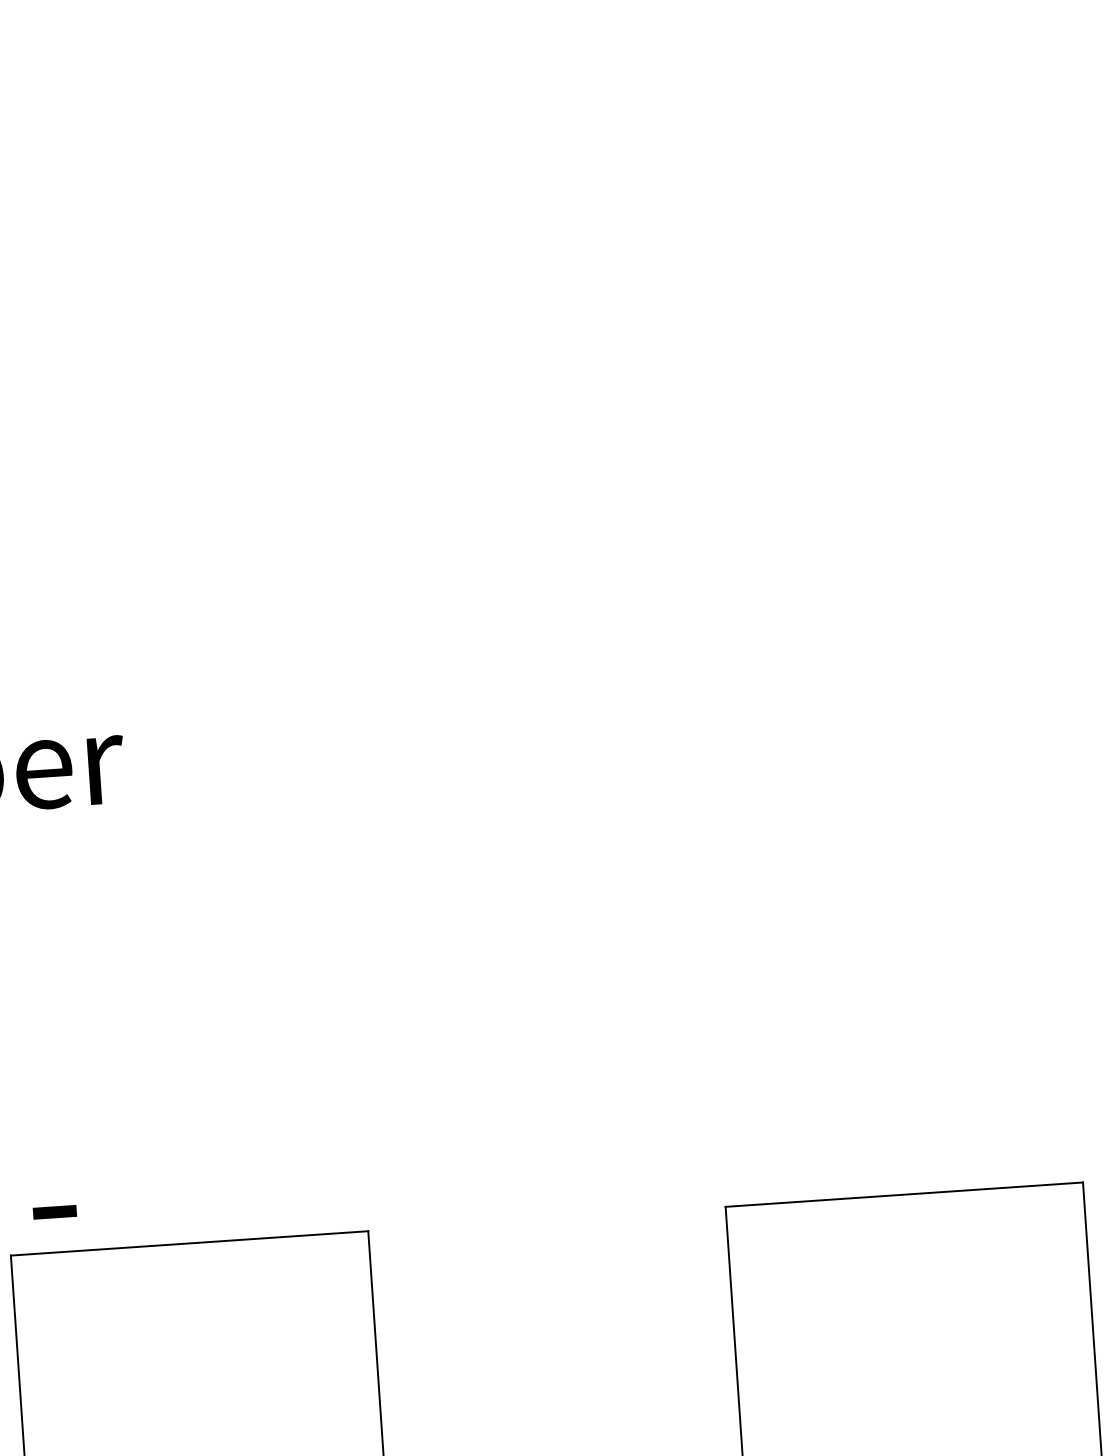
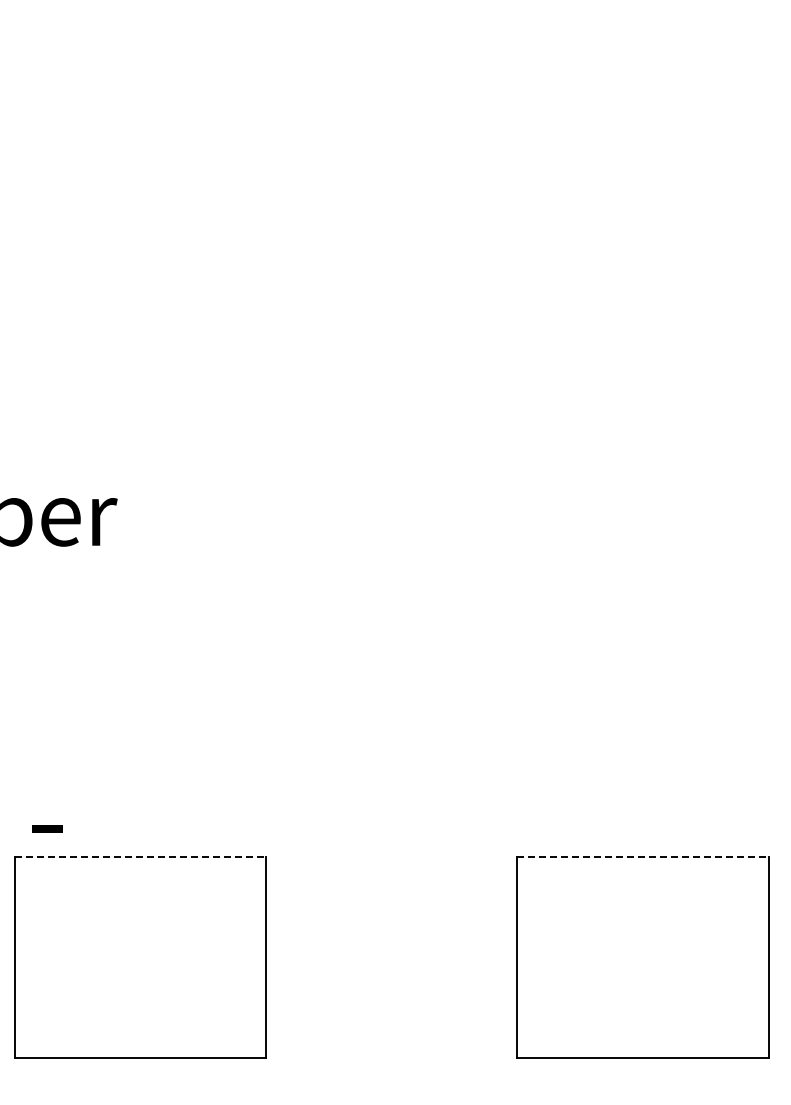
line: (904, 1194) -> (643, 857), solid -> dashed
line: (189, 1243) -> (140, 857), solid -> dashed

